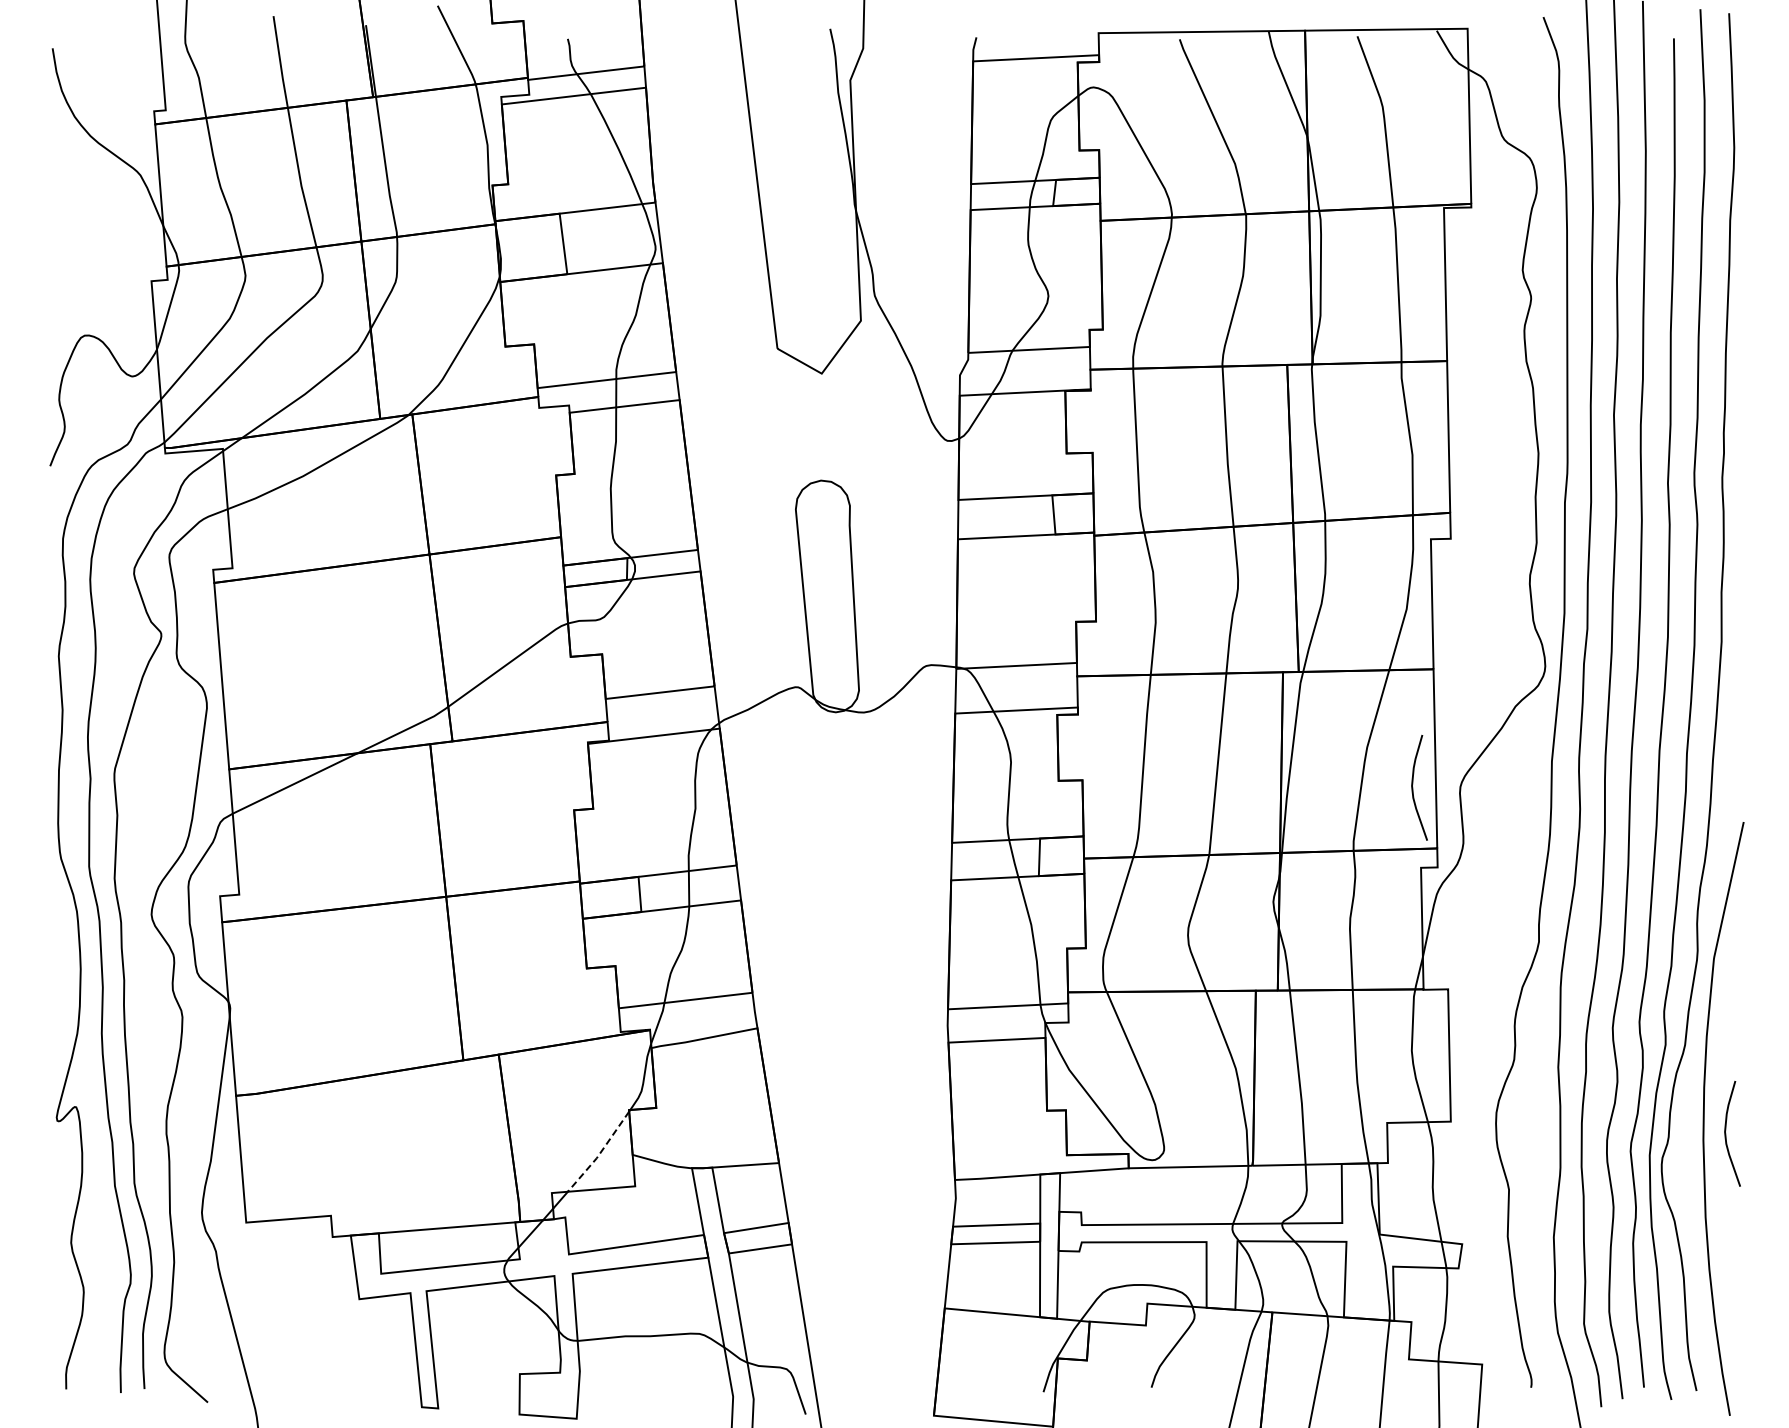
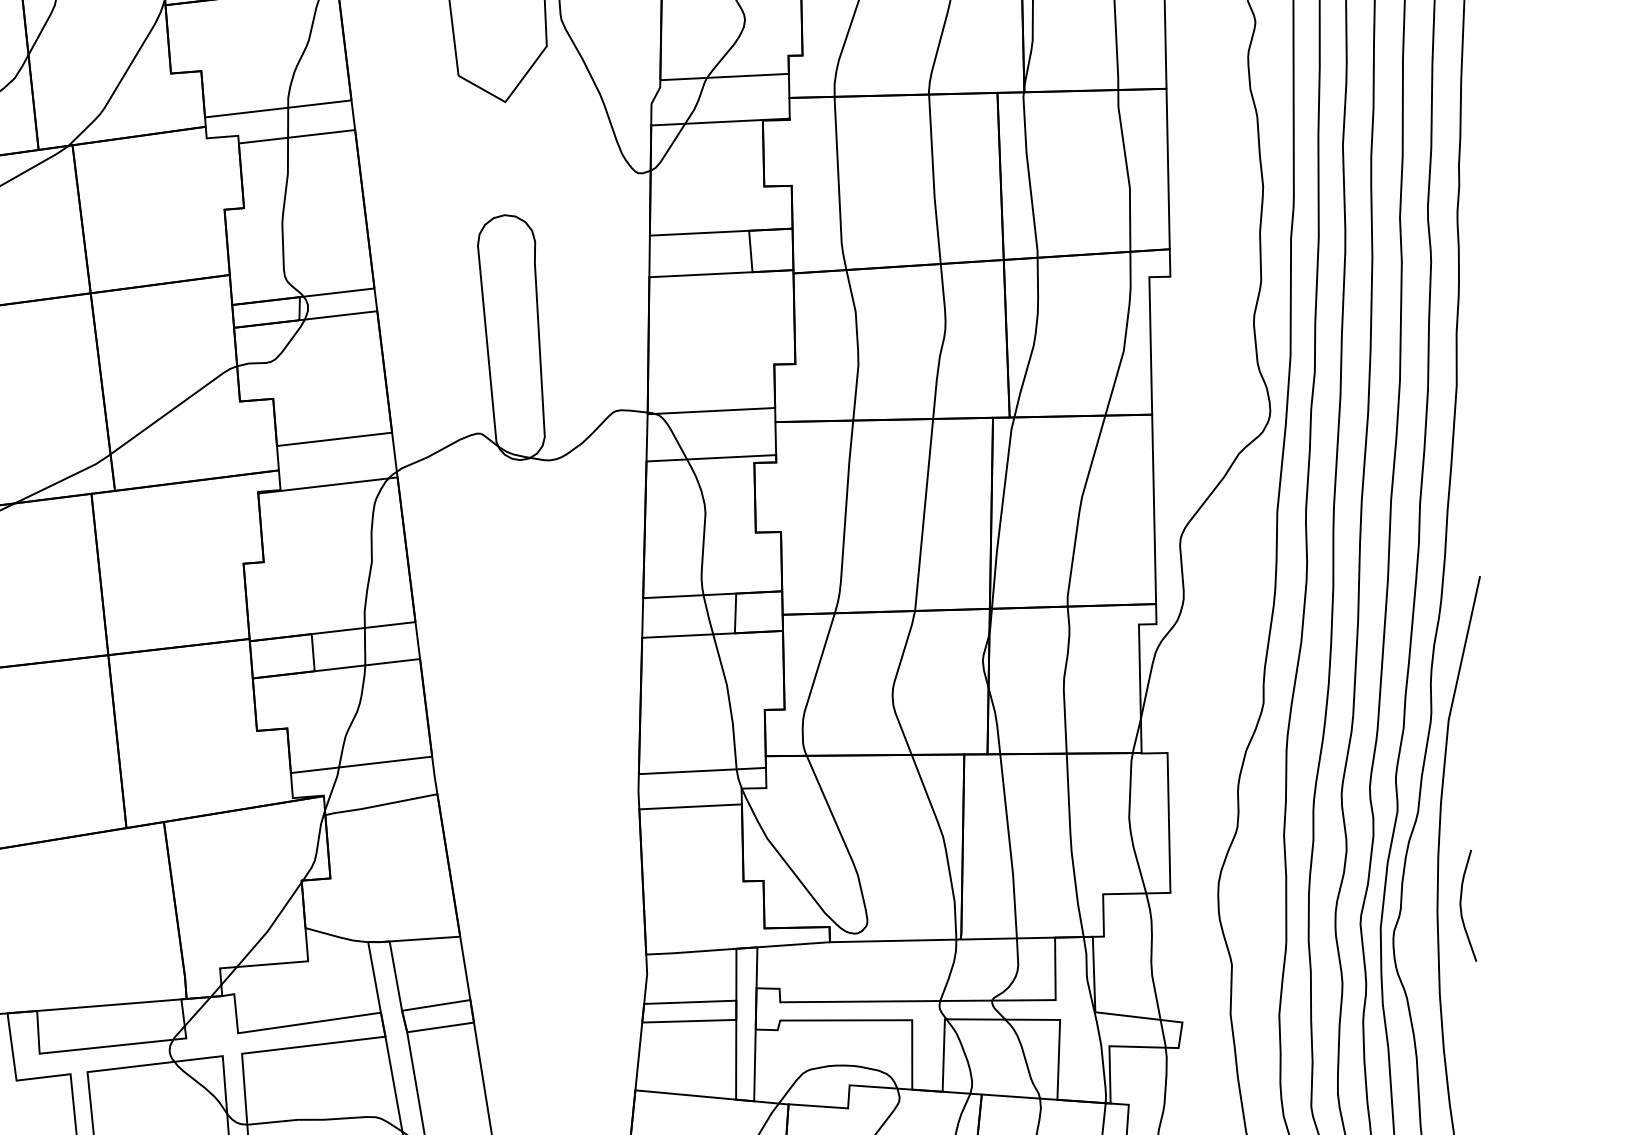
curve: (1413, 787) -> (1130, 539), removed
line: (599, 1154) -> (270, 927), dashed -> solid

